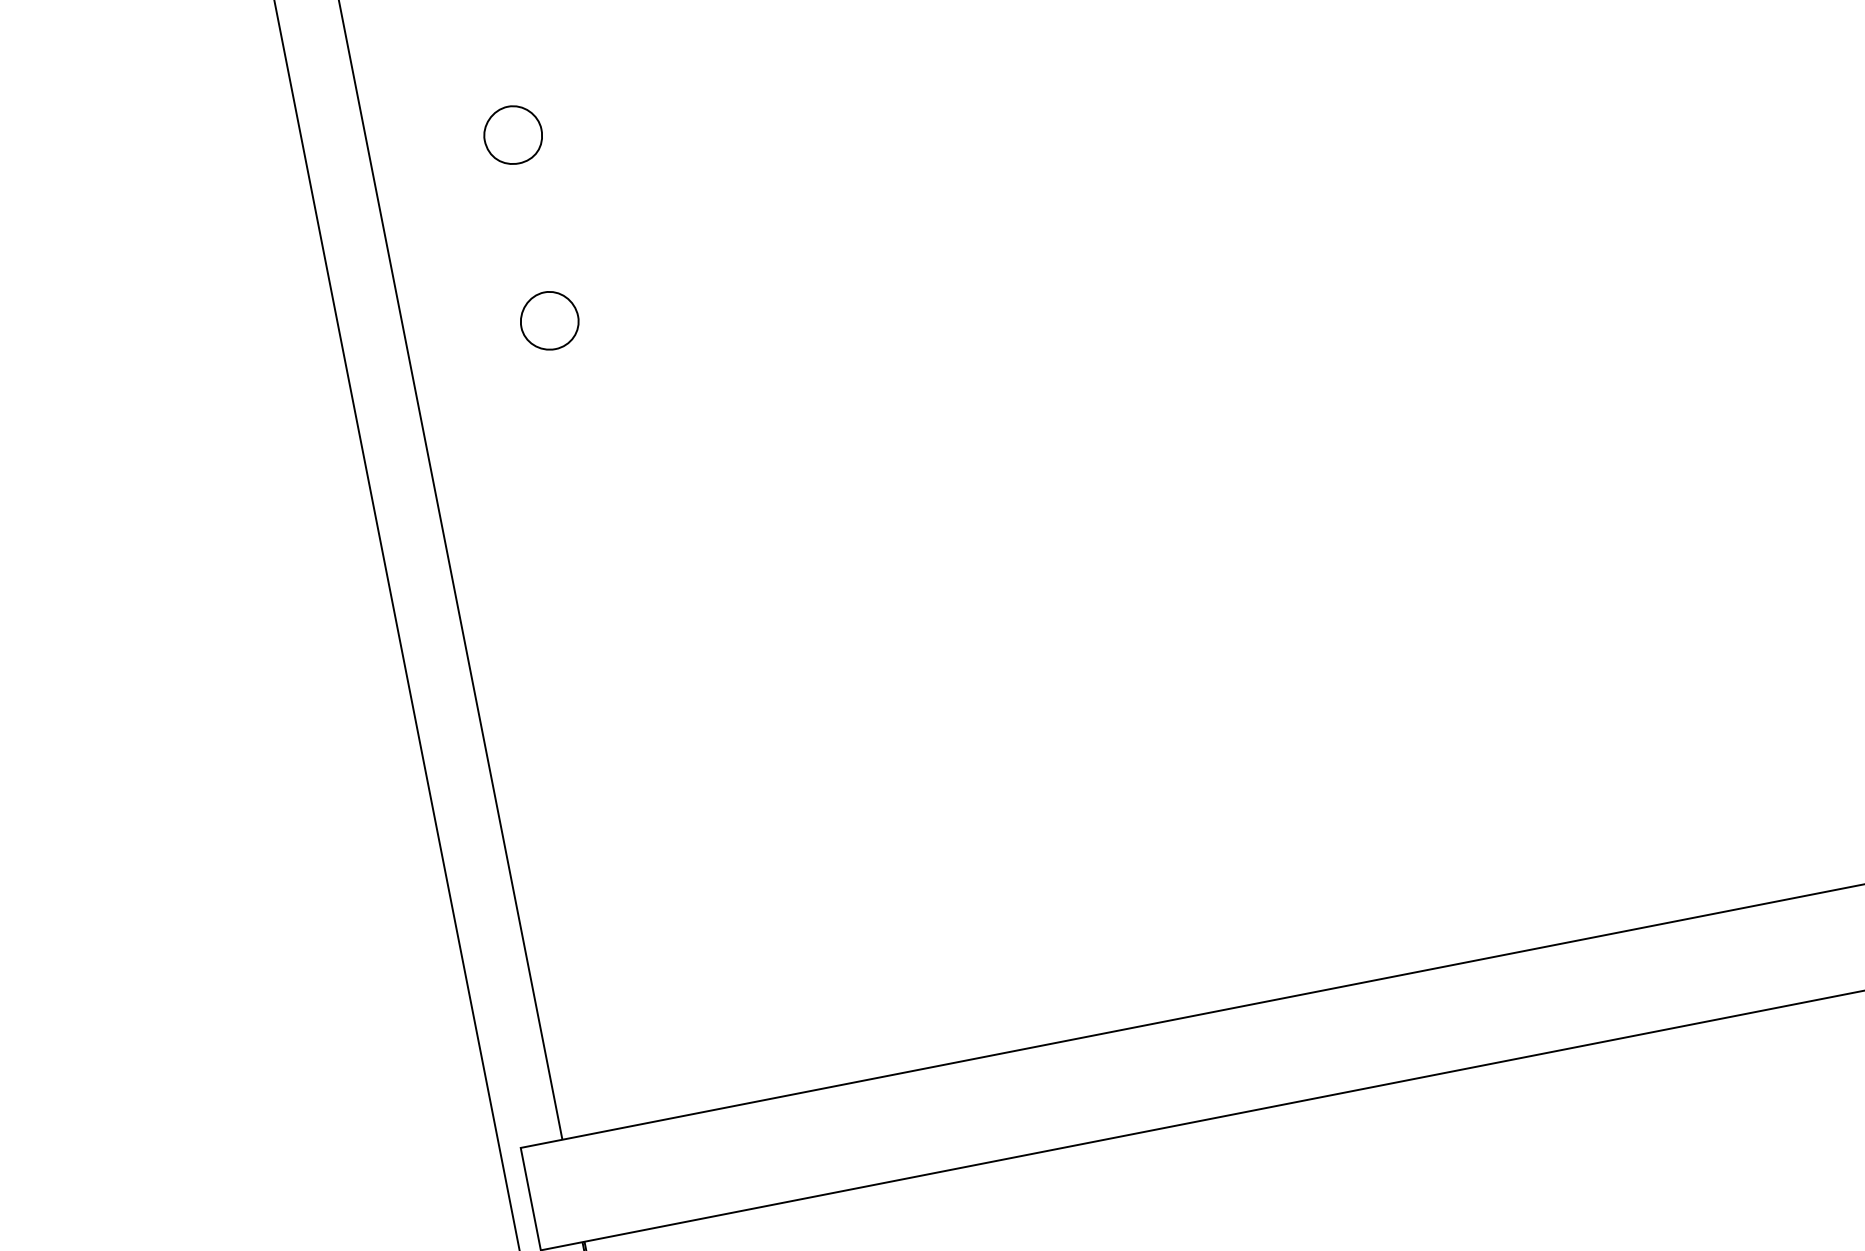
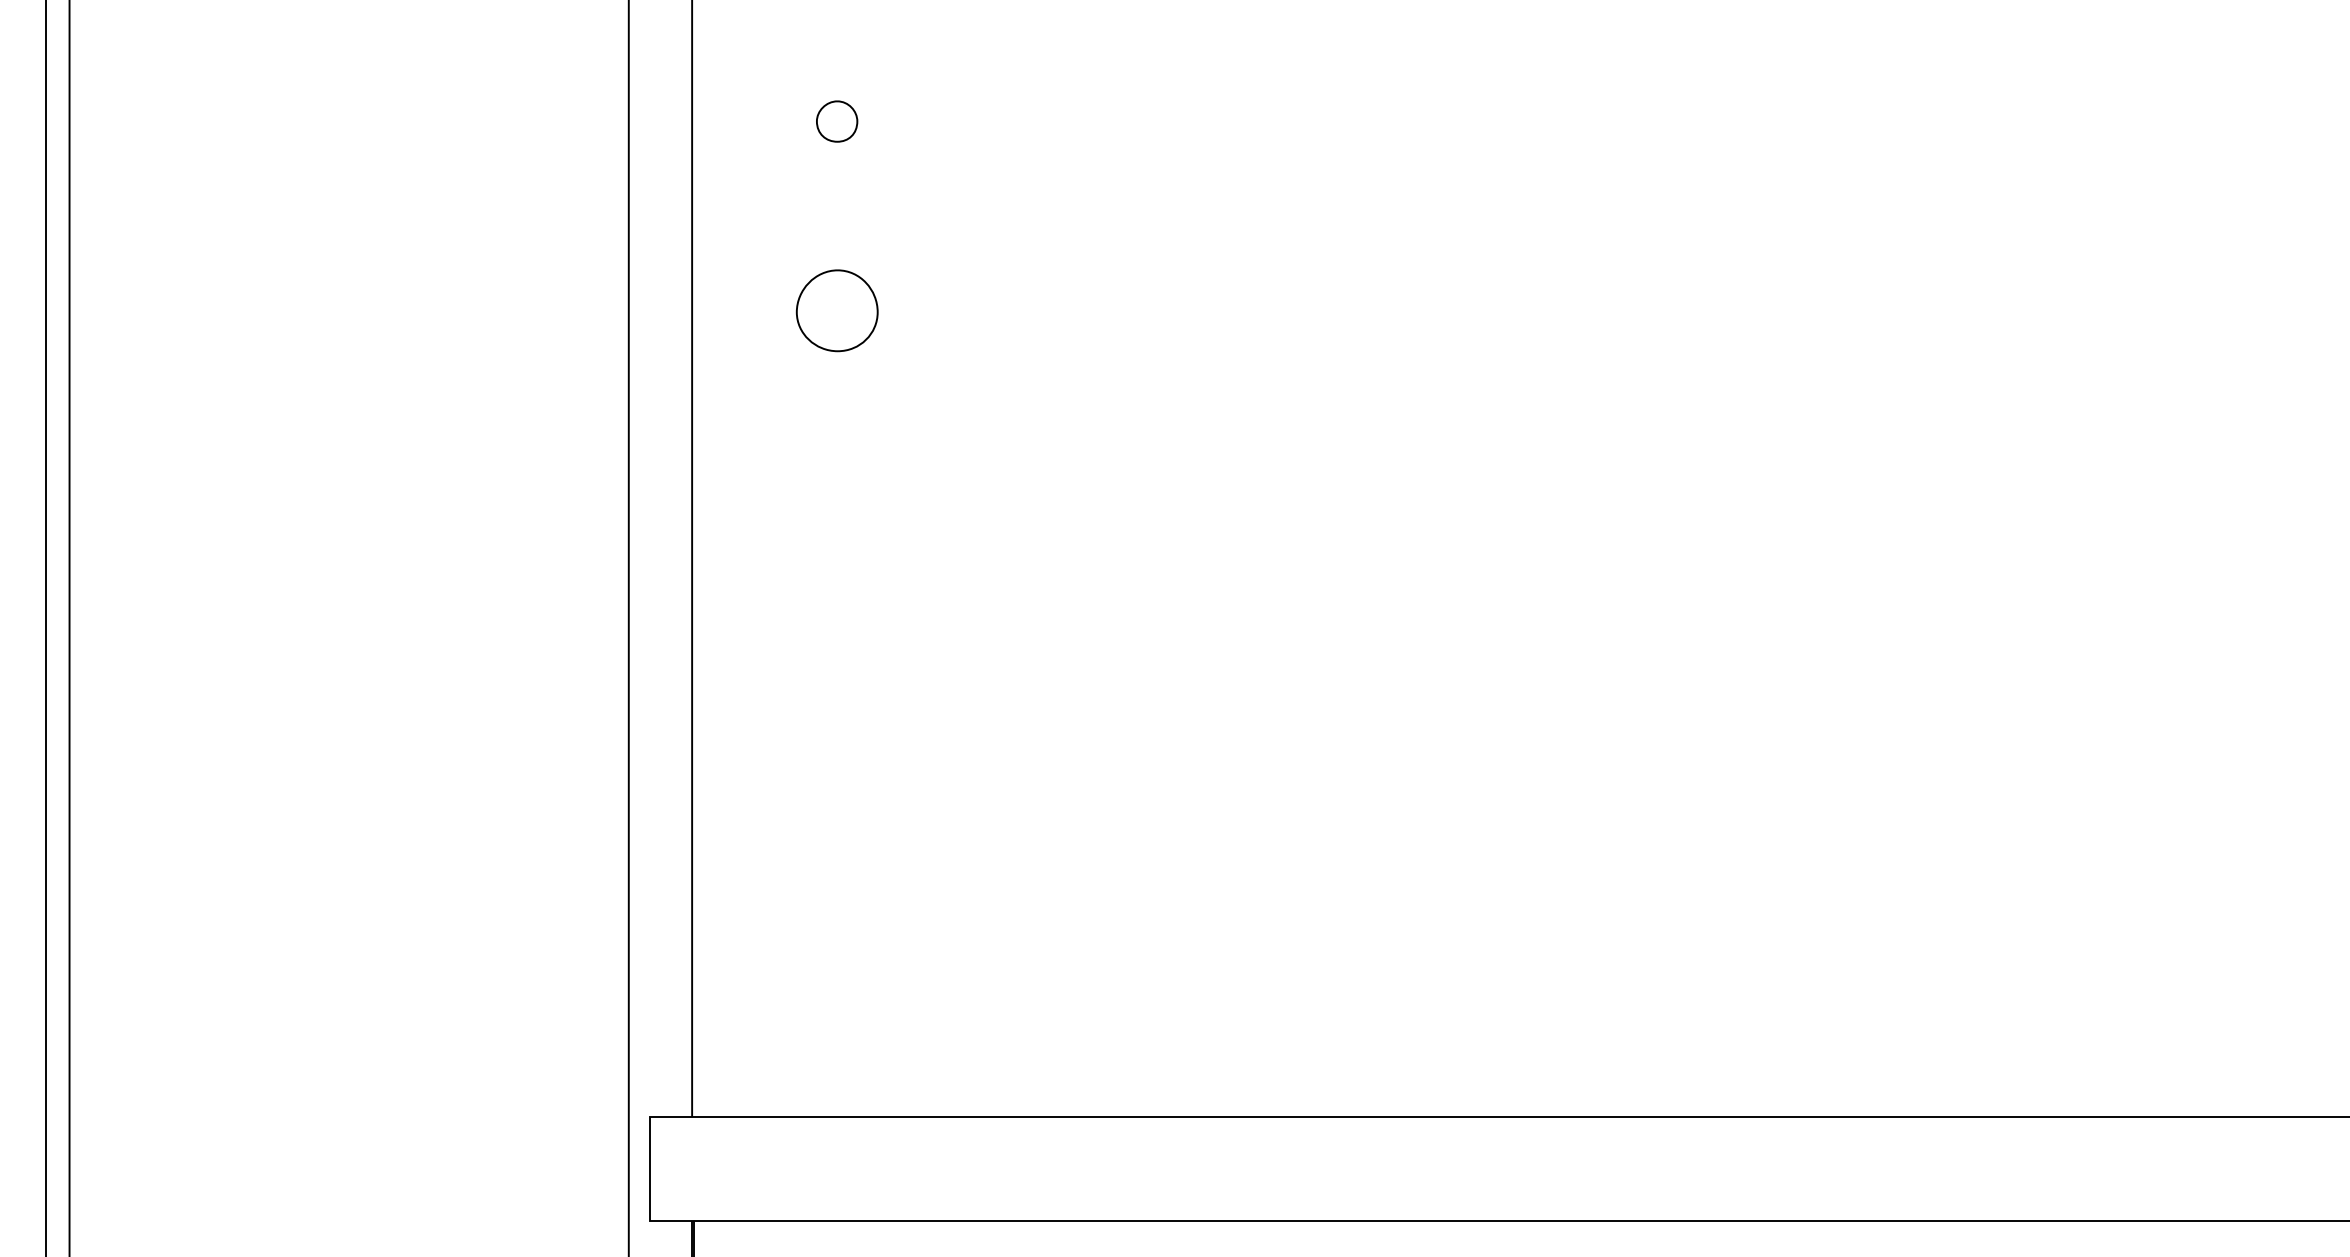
part: (512, 135) -> (836, 121), size x0.7
part: (548, 320) -> (836, 310), size x1.4

